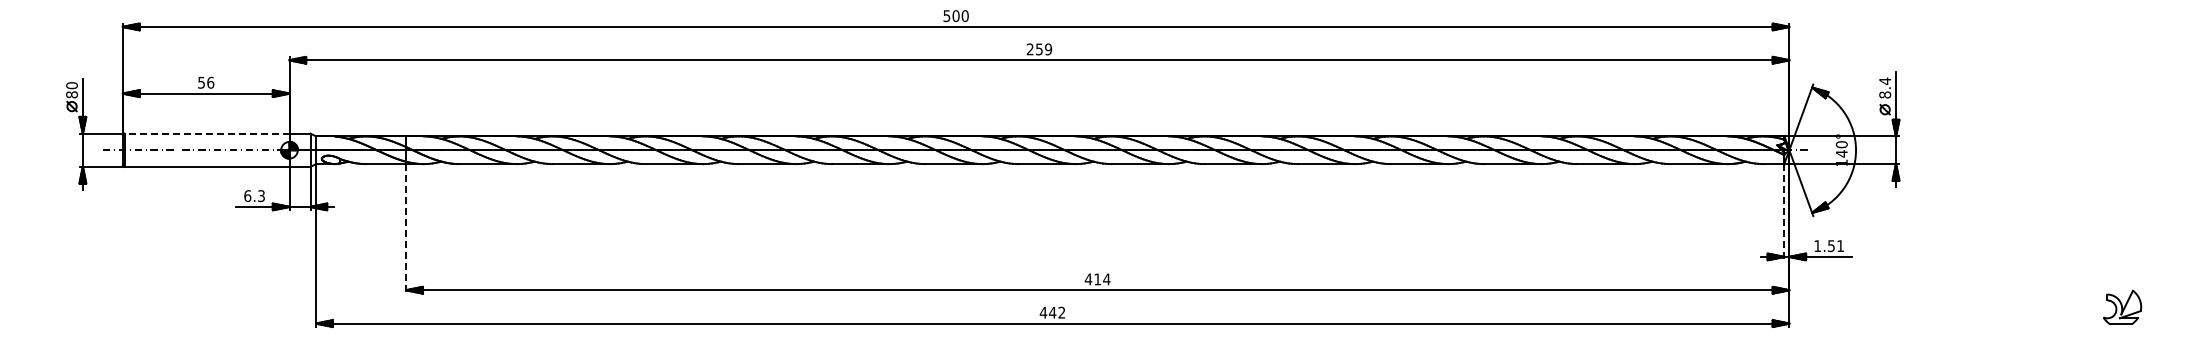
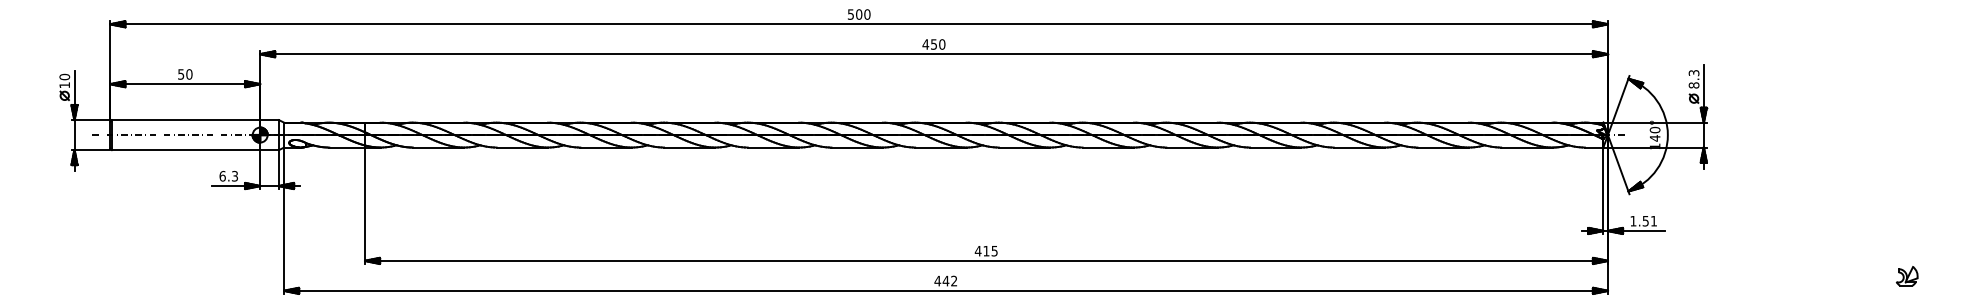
text: (1038, 49) -> (933, 44), 259 -> 450
text: (1885, 81) -> (1694, 73), 8.4 -> 8.3
text: (210, 82) -> (189, 74), 56 -> 50
text: (71, 94) -> (64, 85), 80 -> 10
line: (206, 133) -> (185, 120), dashed -> solid
line: (1784, 212) -> (1603, 191), dashed -> solid
line: (406, 228) -> (365, 205), dashed -> solid
text: (1106, 279) -> (994, 251), 414 -> 415
part: (2121, 307) -> (1906, 276), size x0.62

